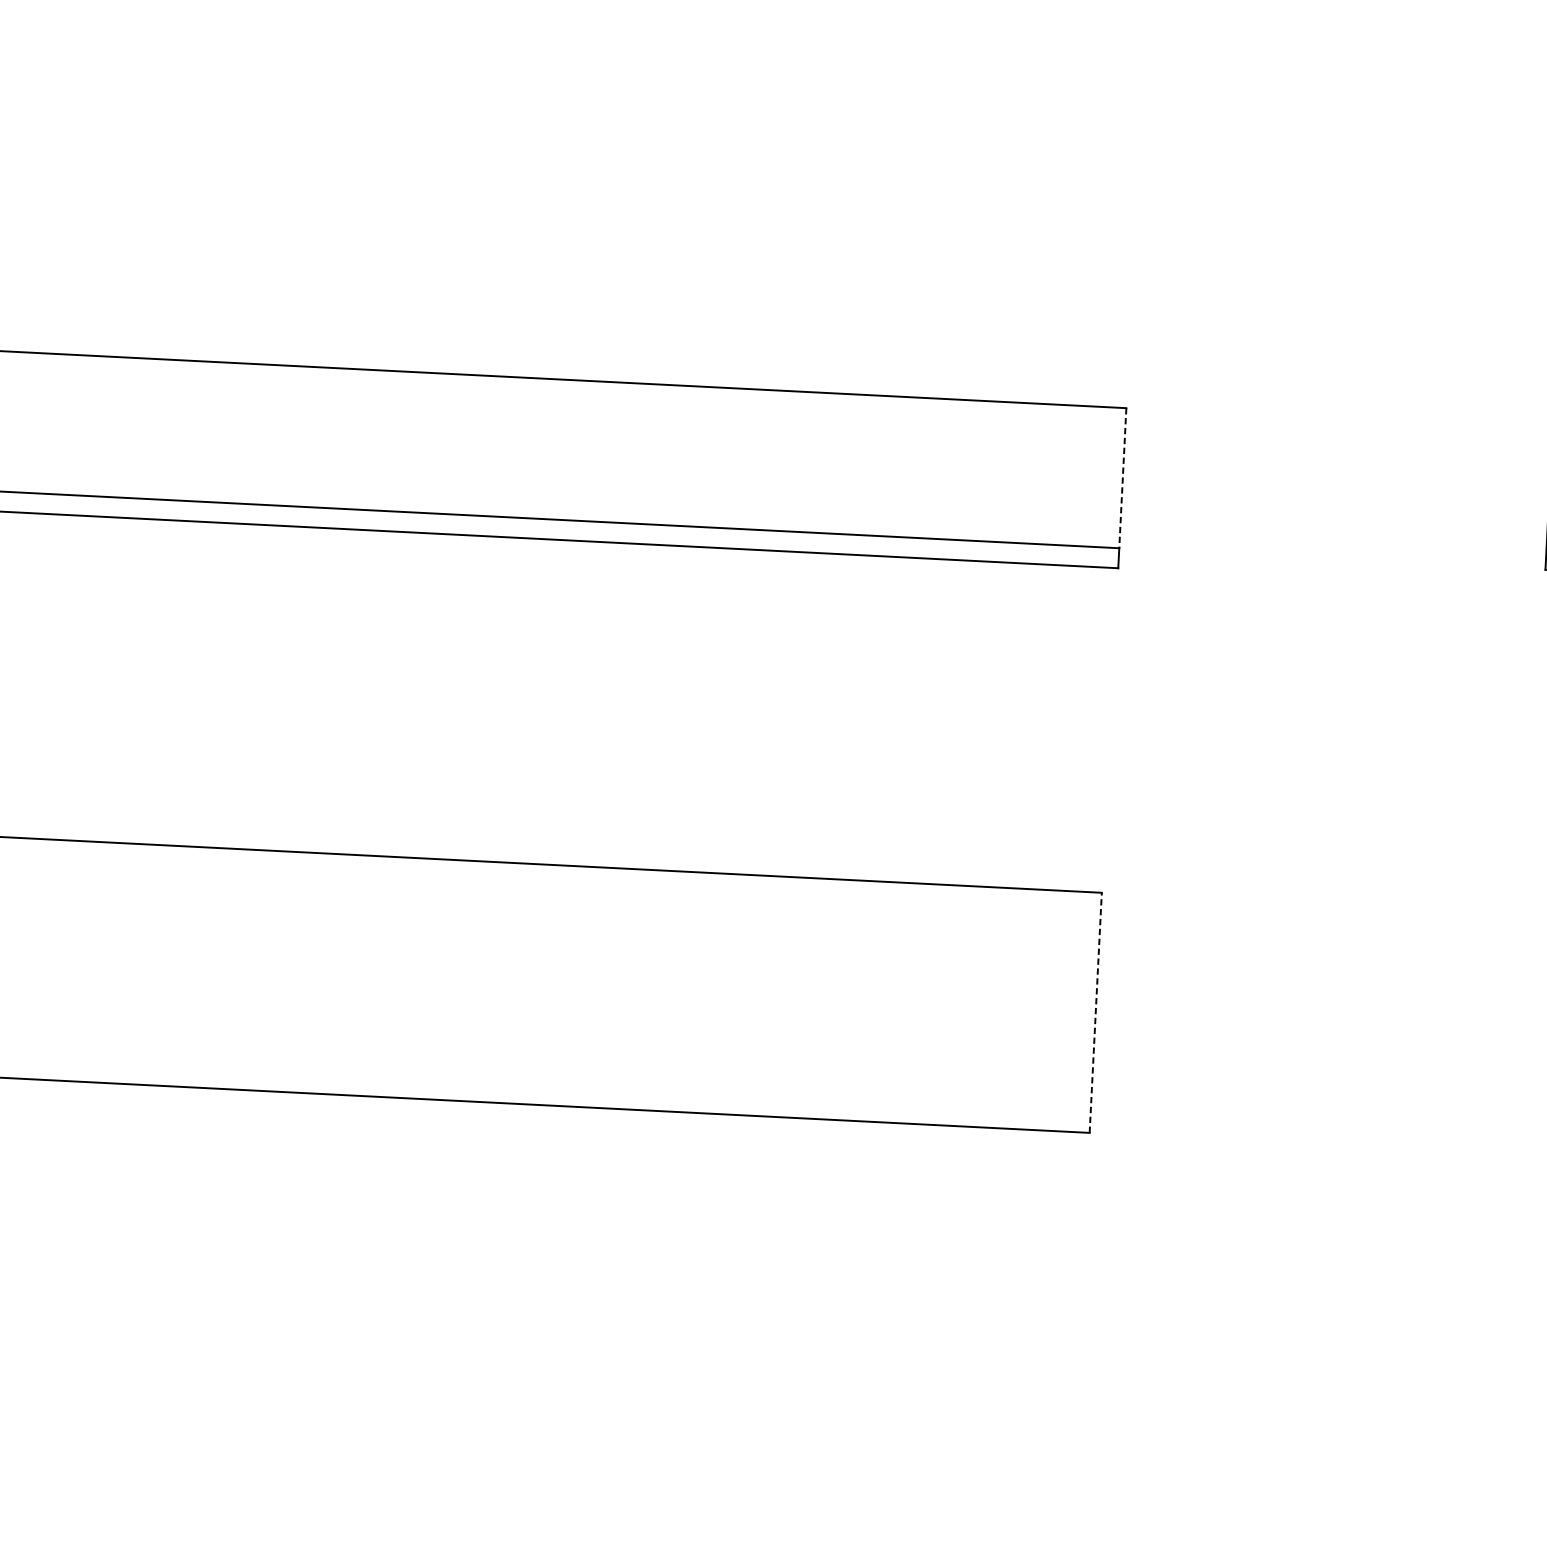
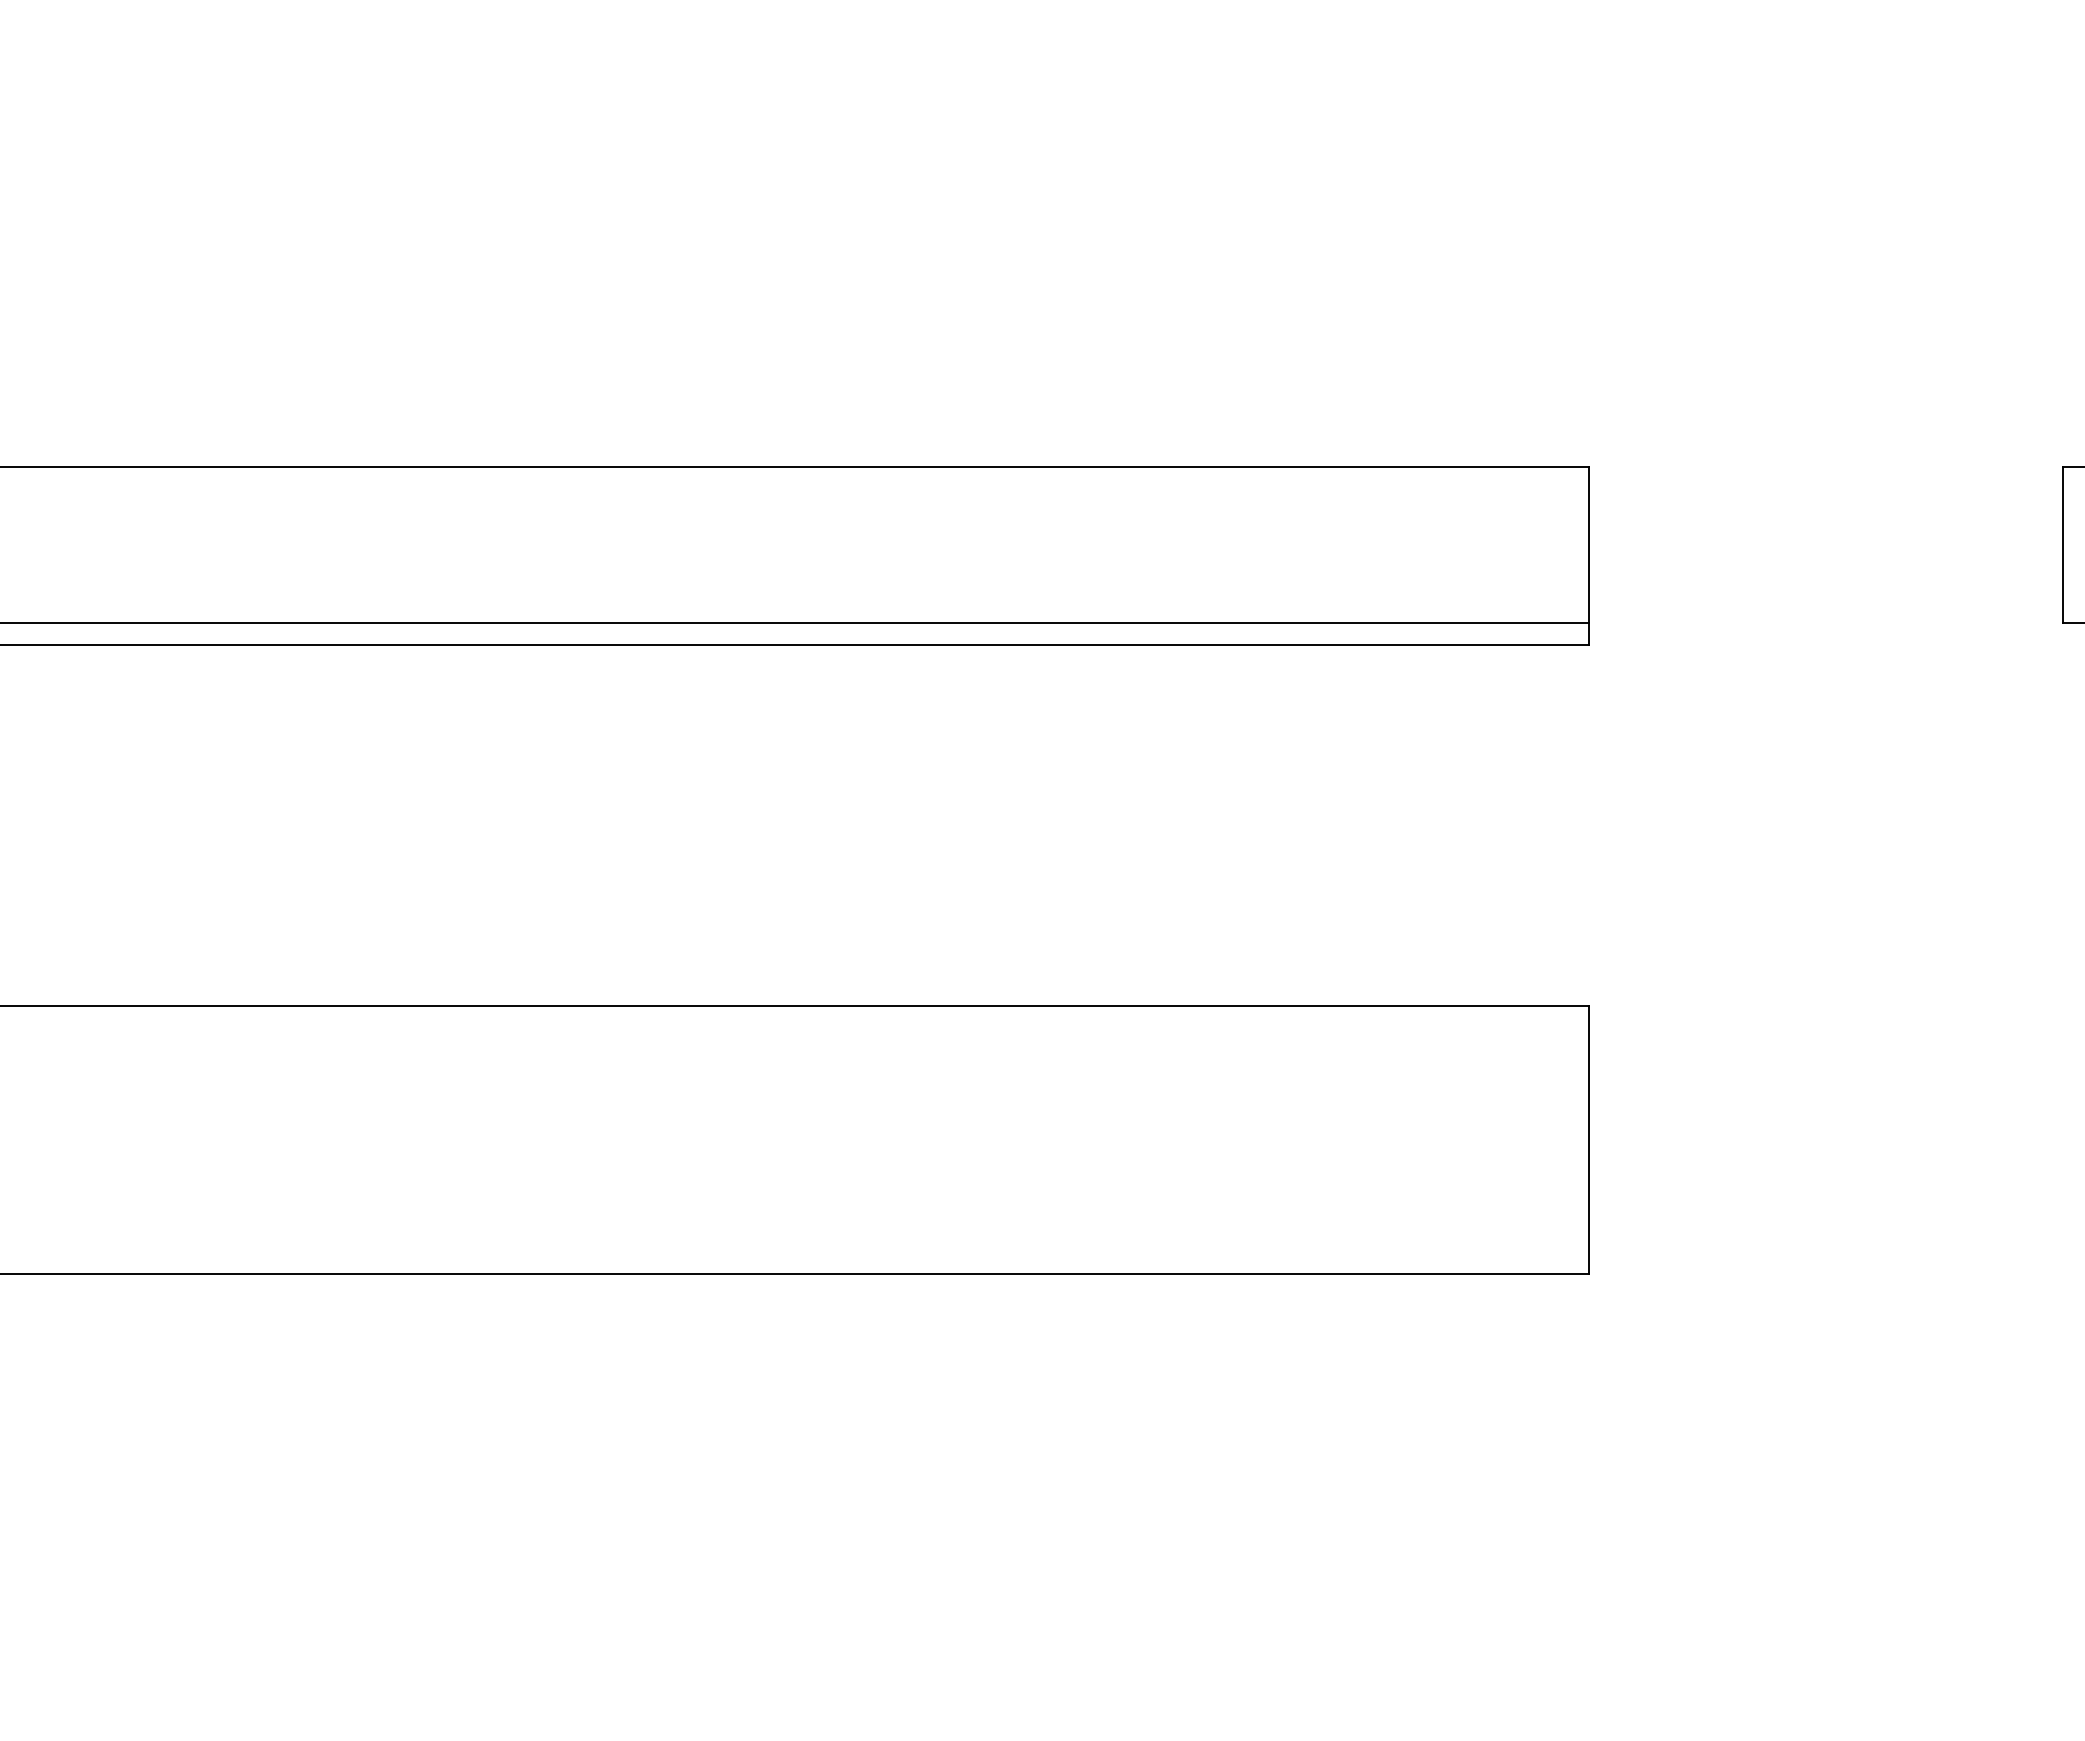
line: (1123, 478) -> (1589, 545), dashed -> solid
line: (1095, 1013) -> (1589, 1140), dashed -> solid

